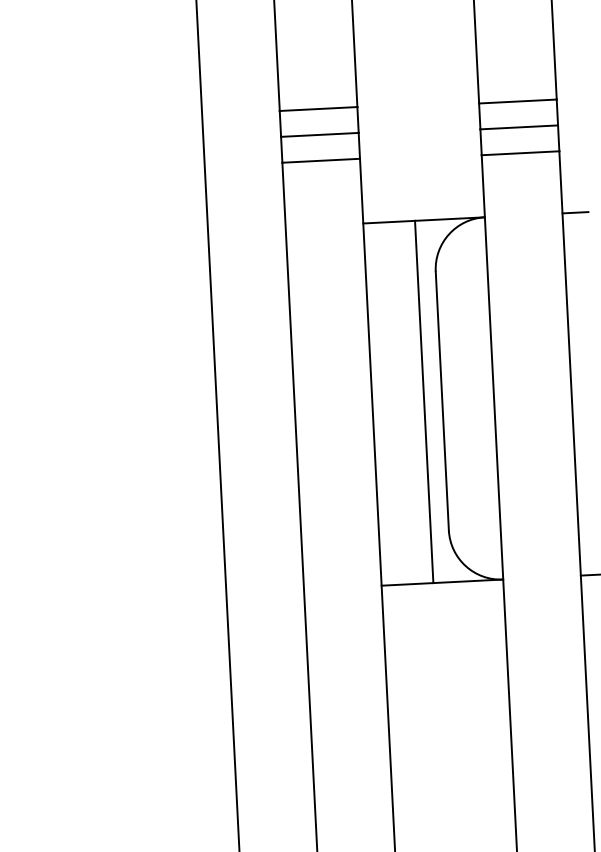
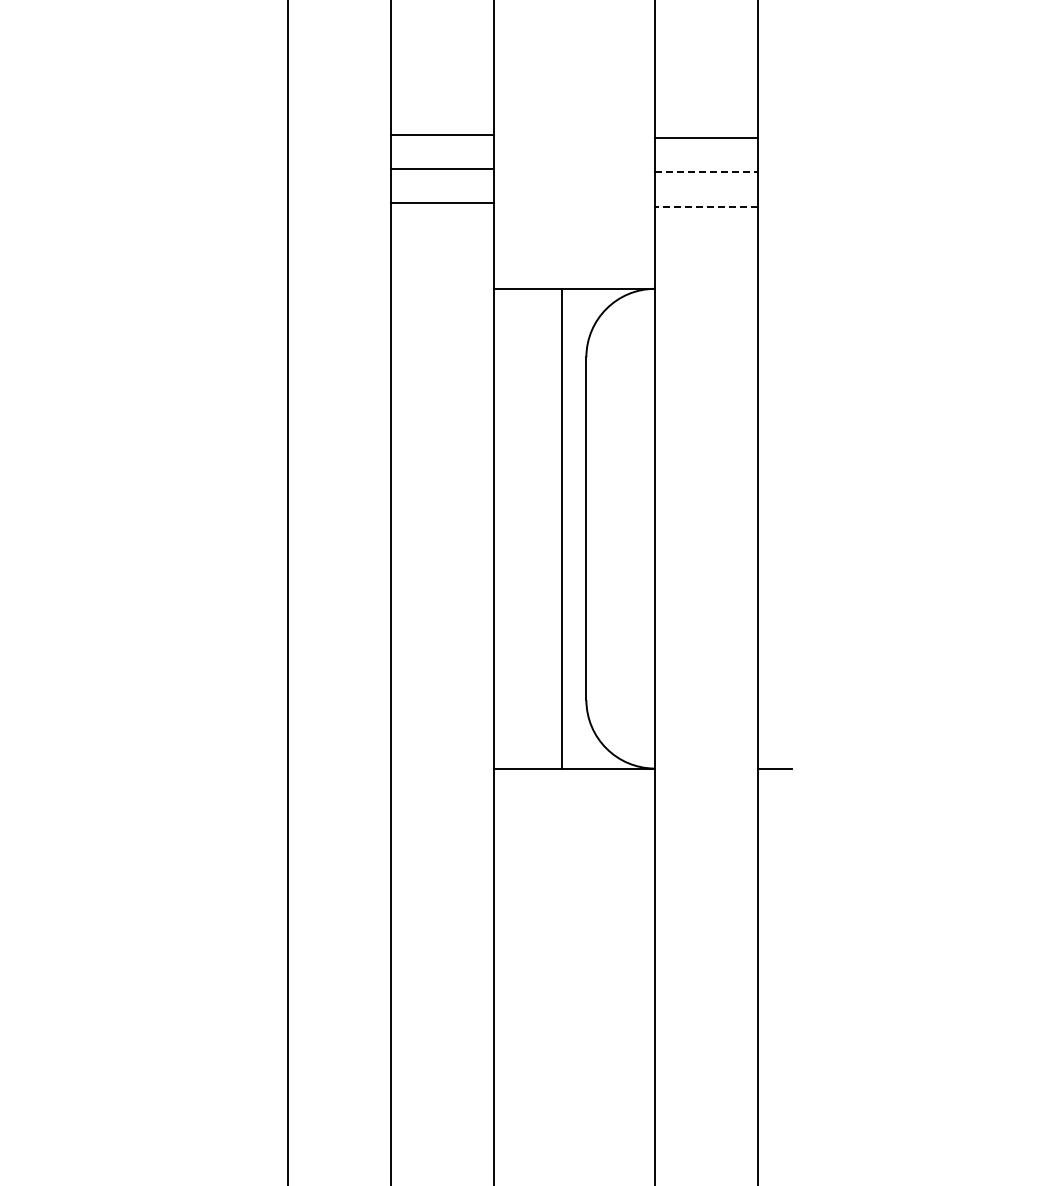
line: (519, 127) -> (706, 172), solid -> dashed
line: (519, 153) -> (705, 206), solid -> dashed
line: (575, 212) -> (774, 288), removed

